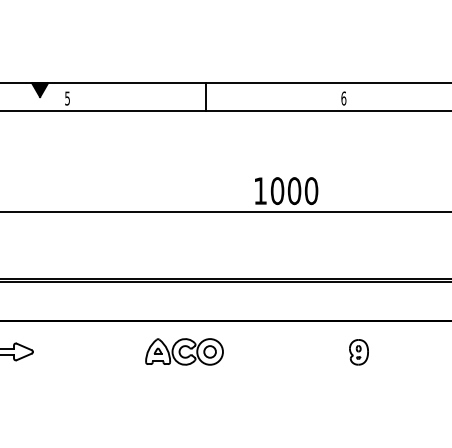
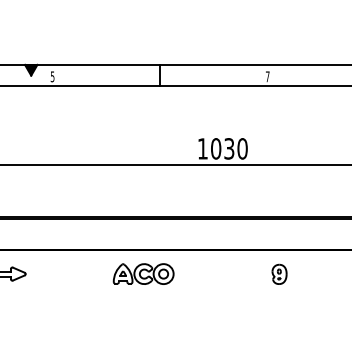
text: (343, 98) -> (267, 76), 6 -> 7
text: (294, 190) -> (229, 148), 1000 -> 1030

